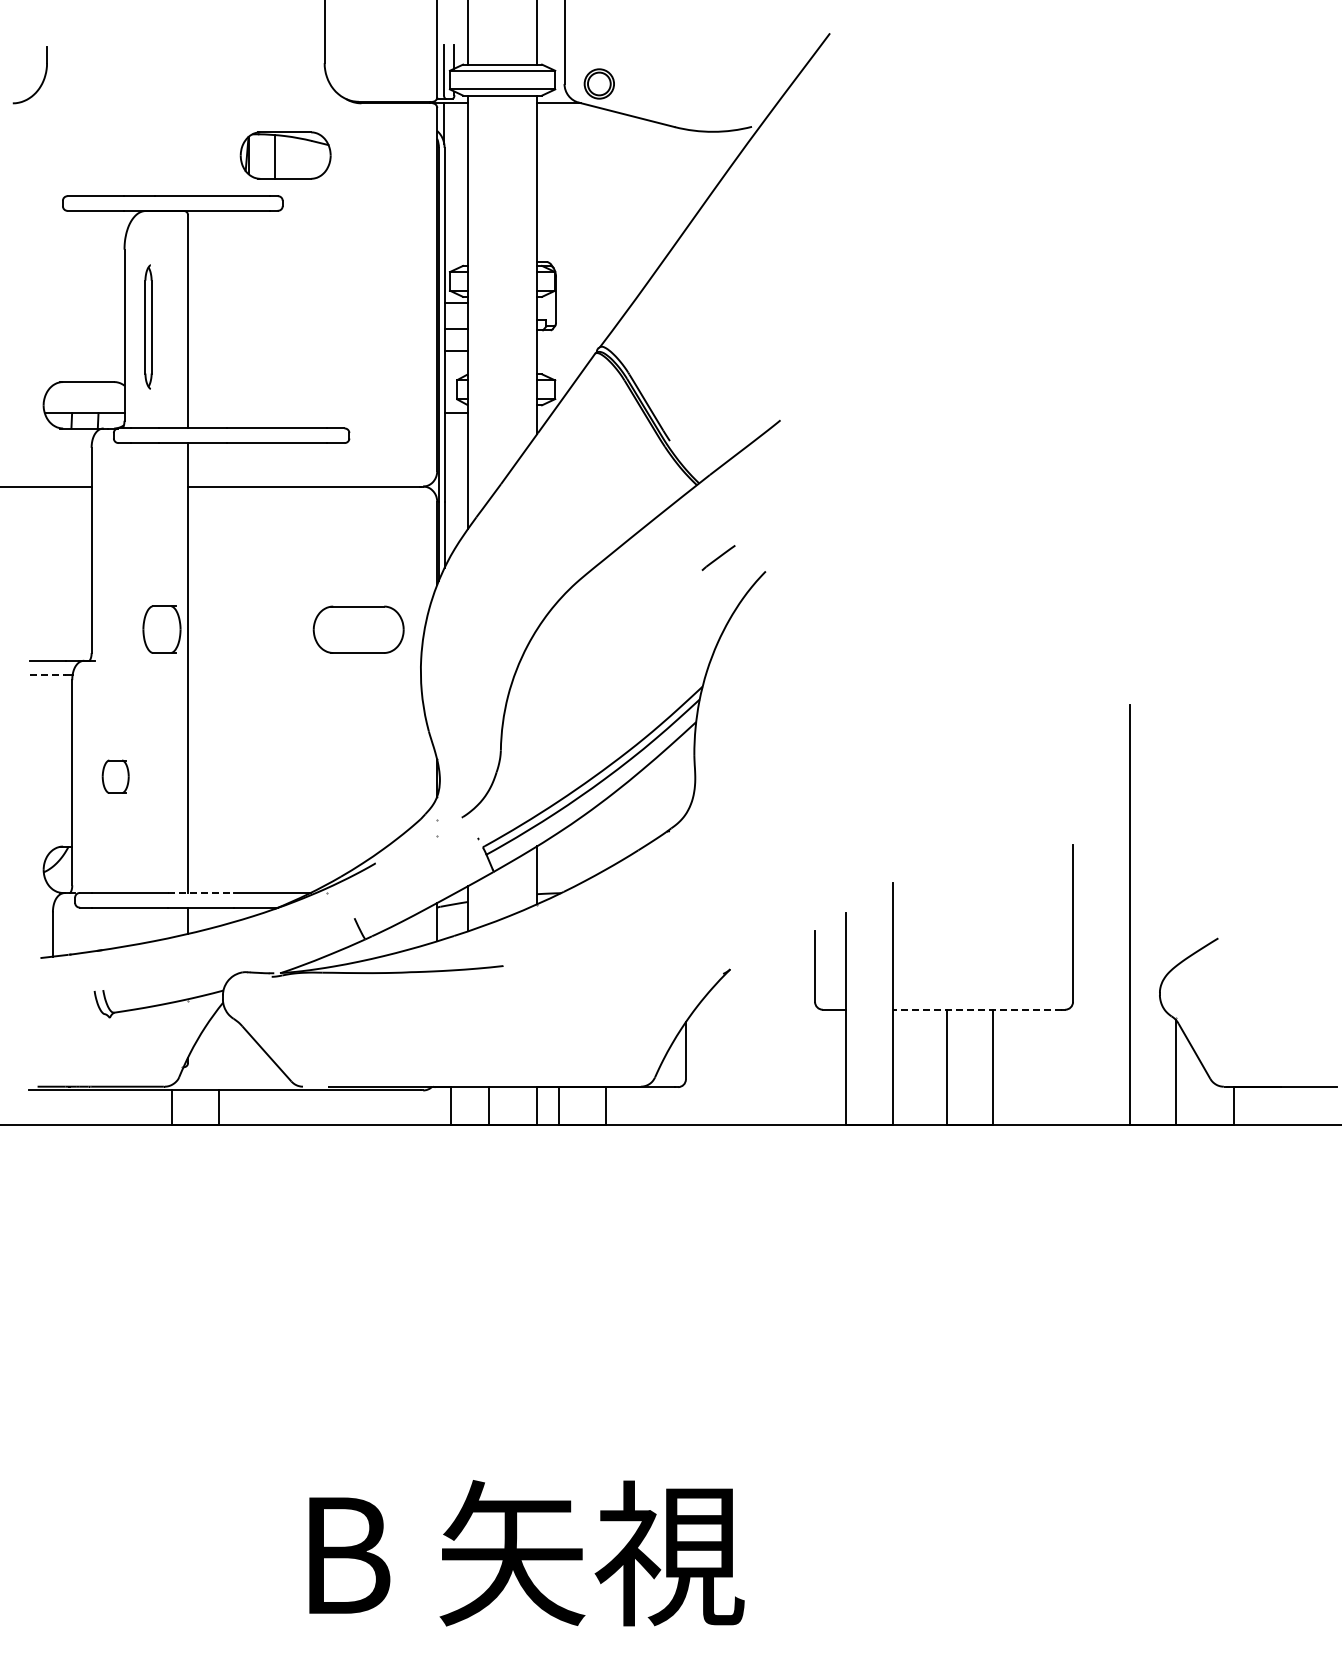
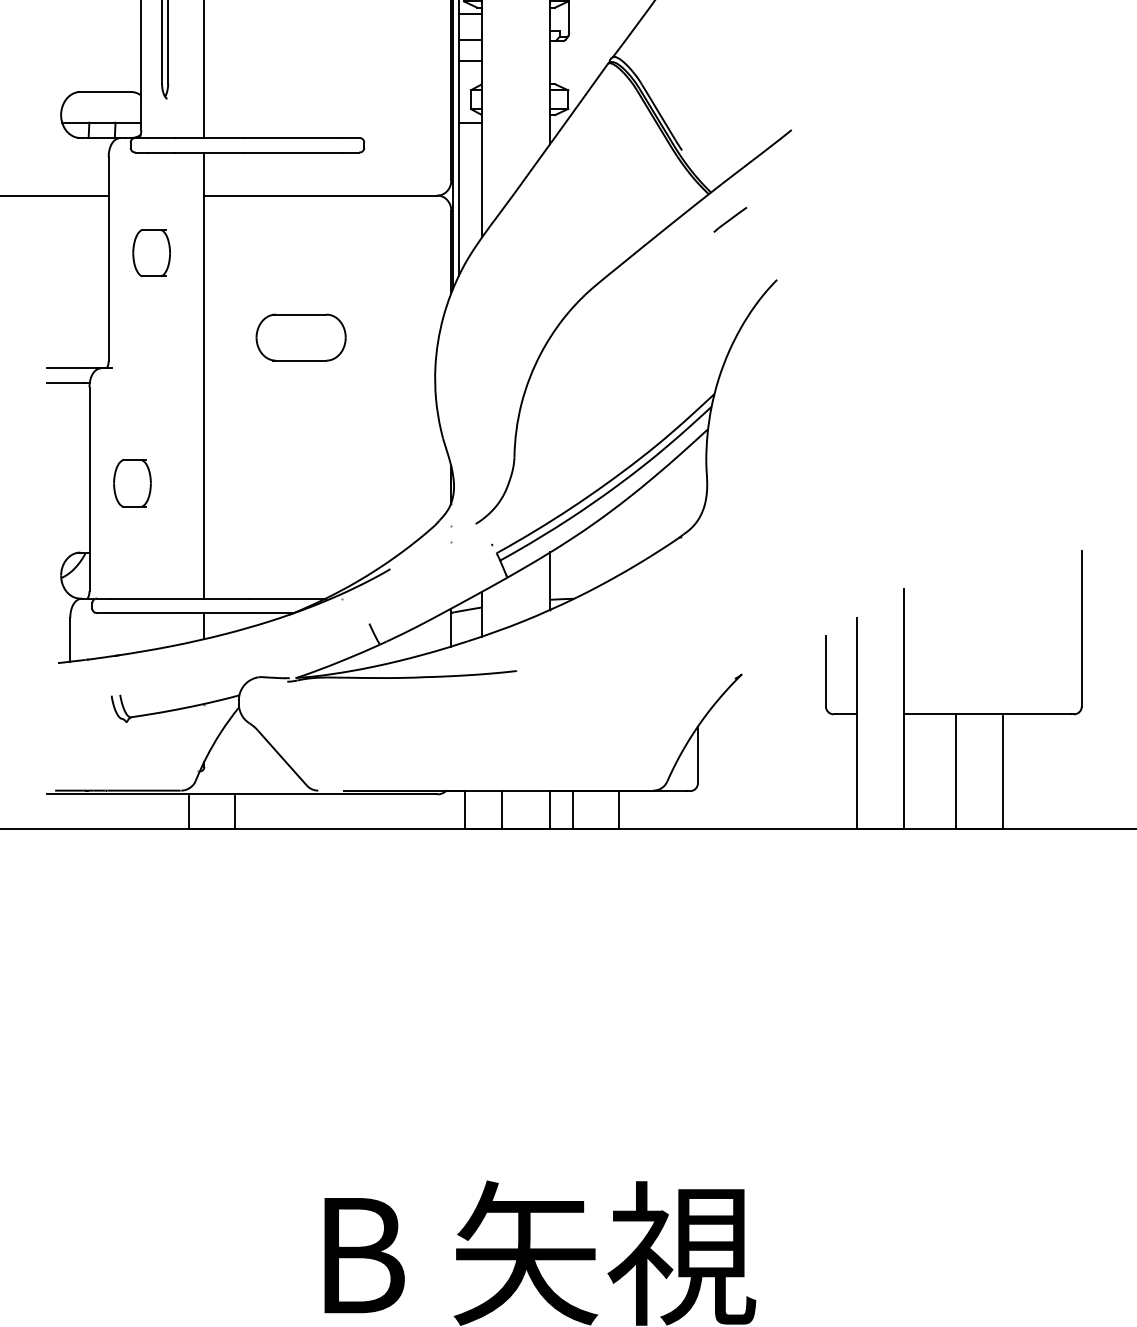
line: (718, 557) -> (730, 219), moved
part: (161, 629) -> (151, 253), moved
part: (358, 629) -> (300, 337), moved
line: (48, 675) -> (65, 382), dashed -> solid
part: (115, 776) -> (132, 483), size x1.43
line: (201, 892) -> (217, 598), dashed -> solid
line: (977, 1009) -> (987, 714), dashed -> solid

